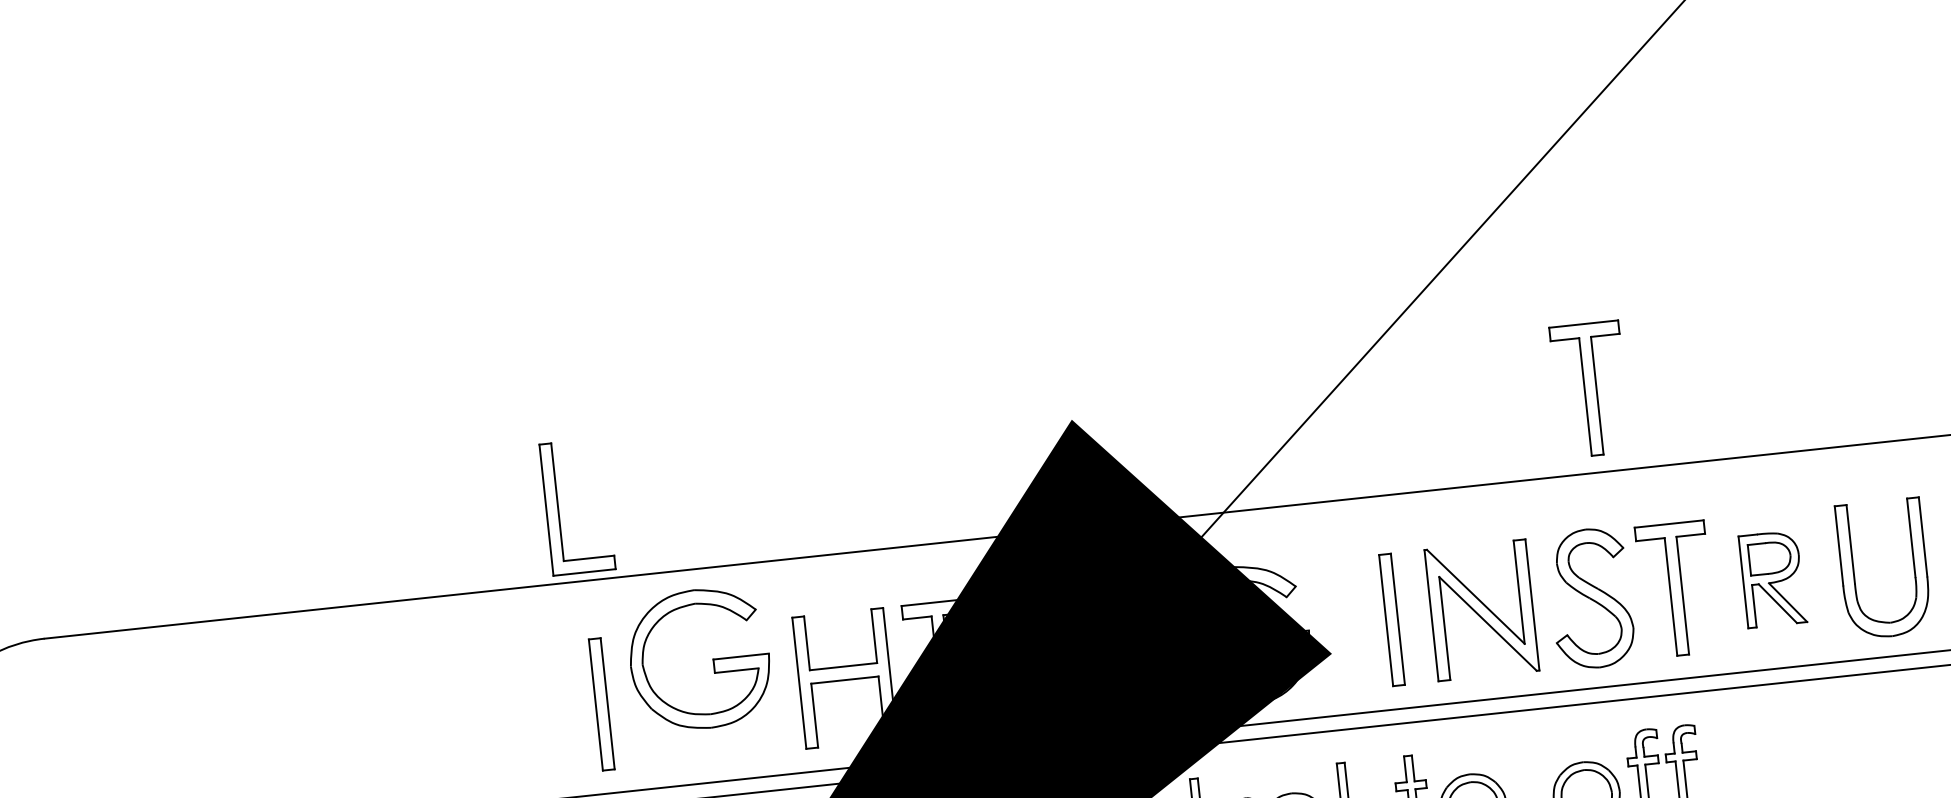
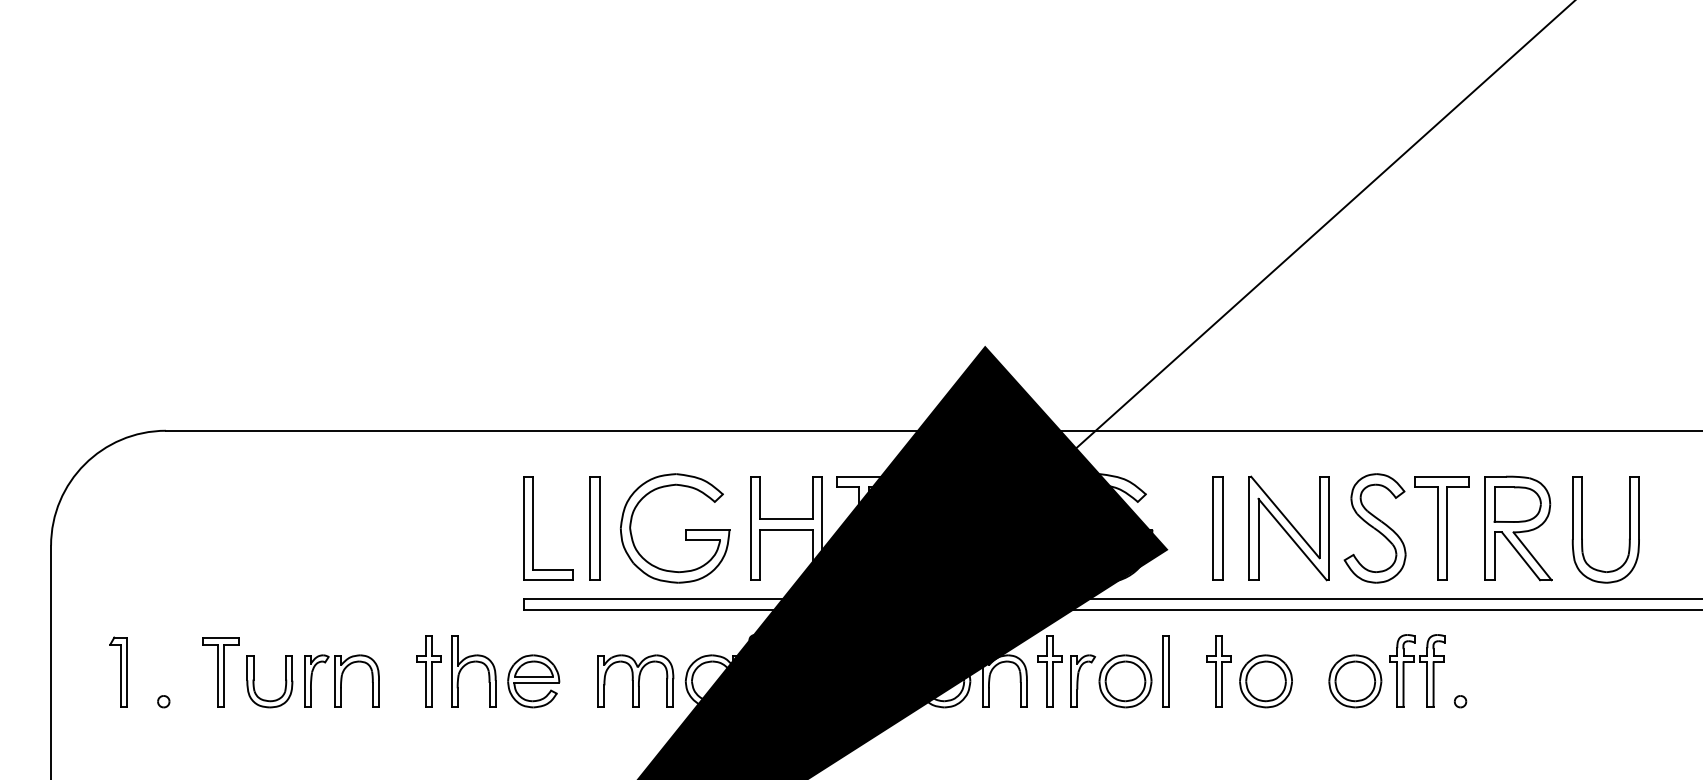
part: (1589, 389) -> (1391, 365), removed
part: (558, 508) -> (533, 528), moved
part: (1772, 579) -> (1518, 528), size x1.43
part: (713, 659) -> (685, 529), moved

